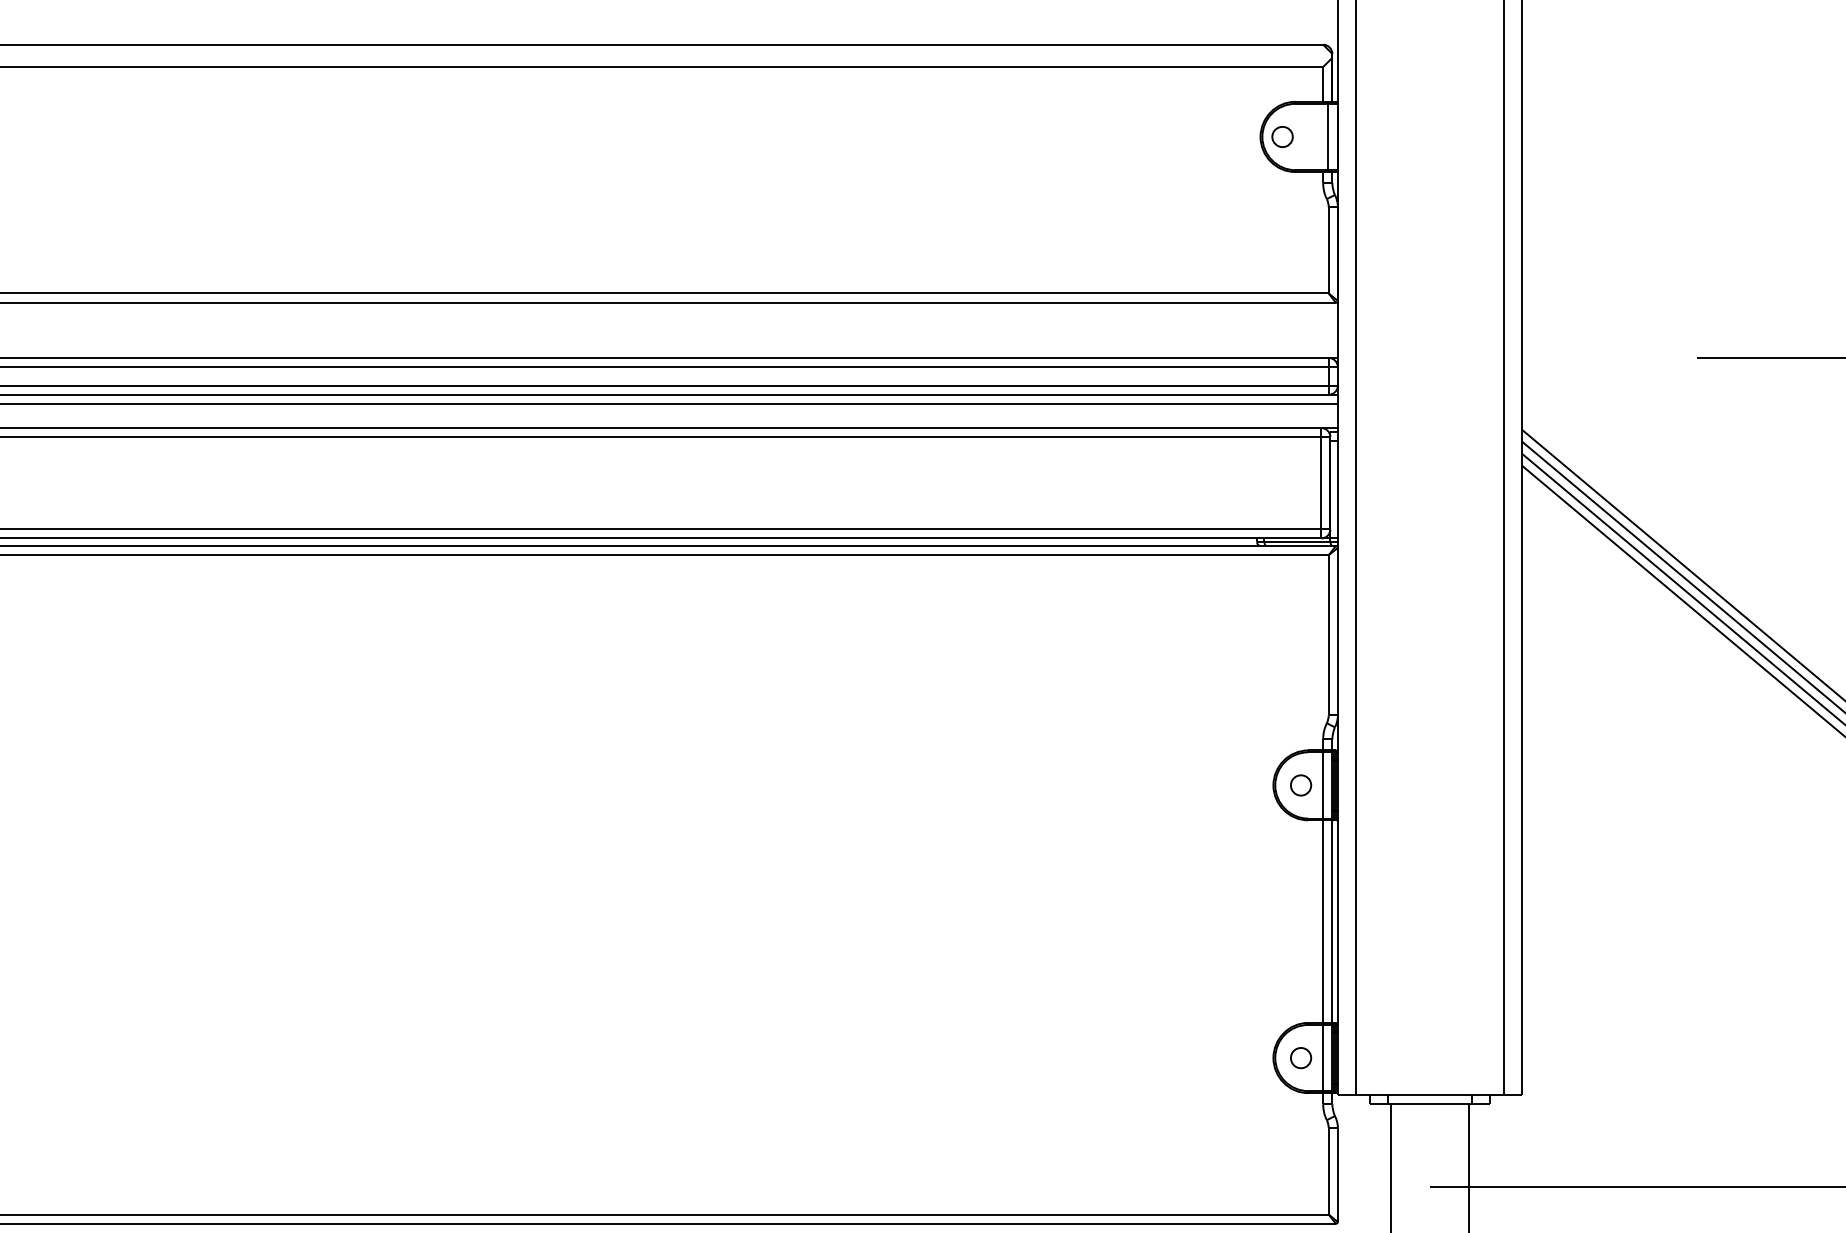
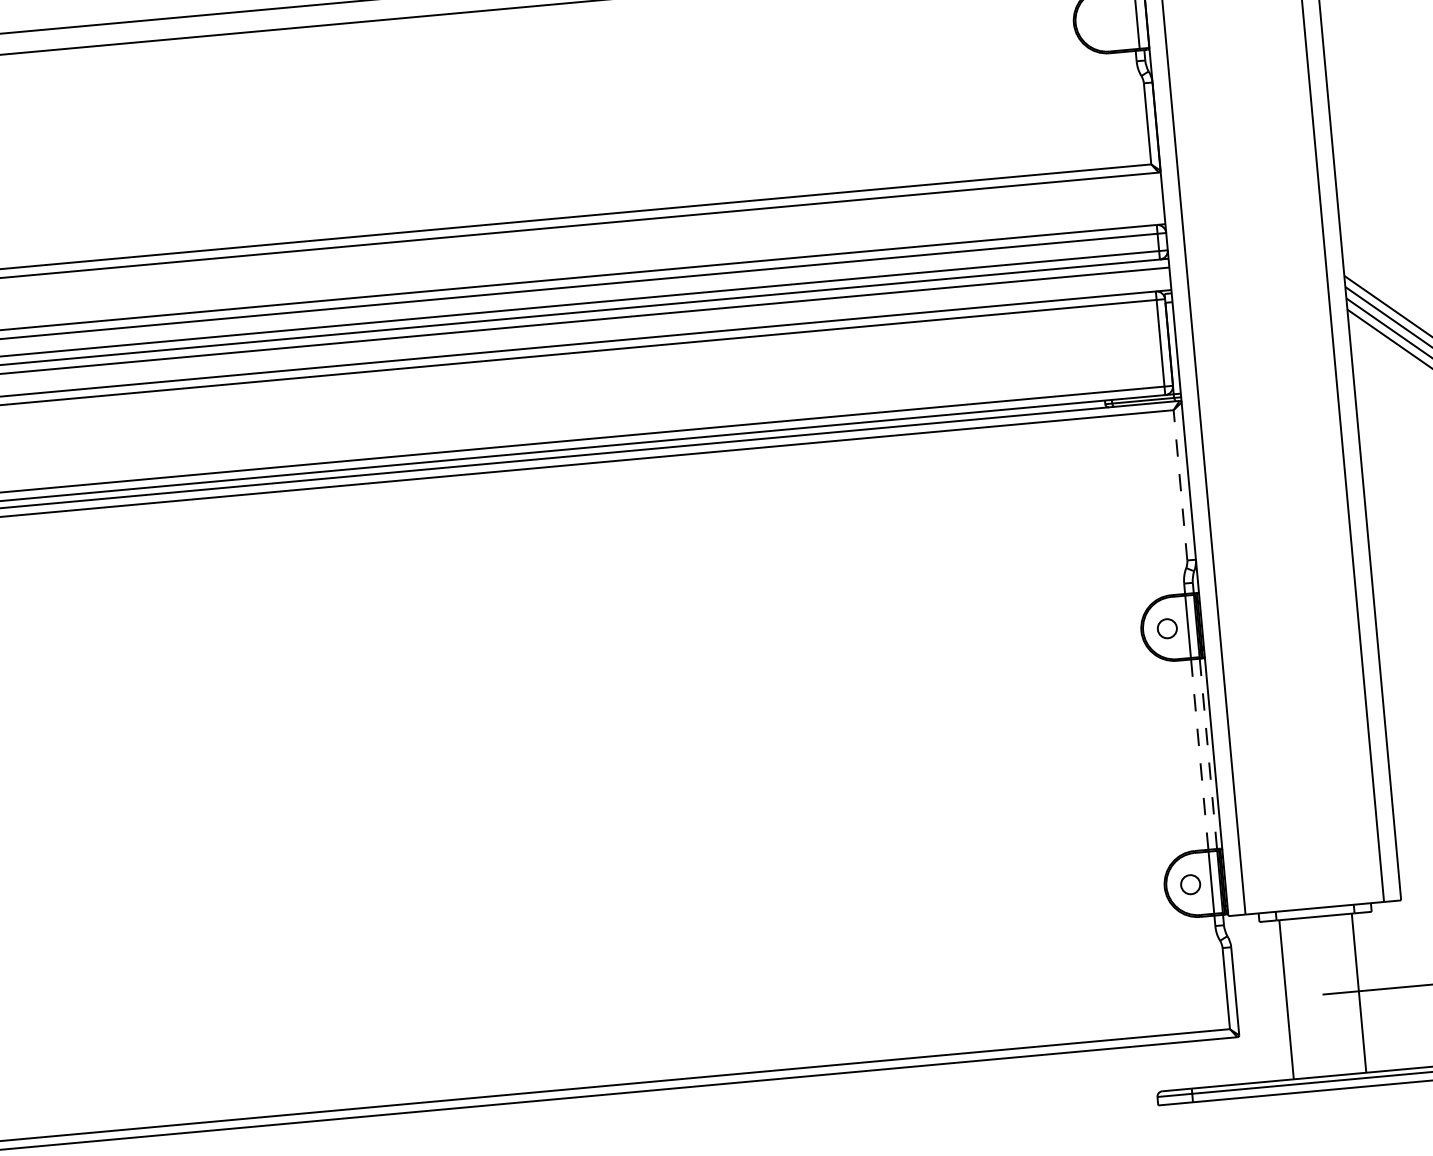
part: (1282, 136) -> (1094, 21), removed
line: (1328, 634) -> (1180, 484), solid -> dashed
line: (1323, 921) -> (1200, 754), solid -> dashed
line: (1332, 922) -> (1208, 754), solid -> dashed

